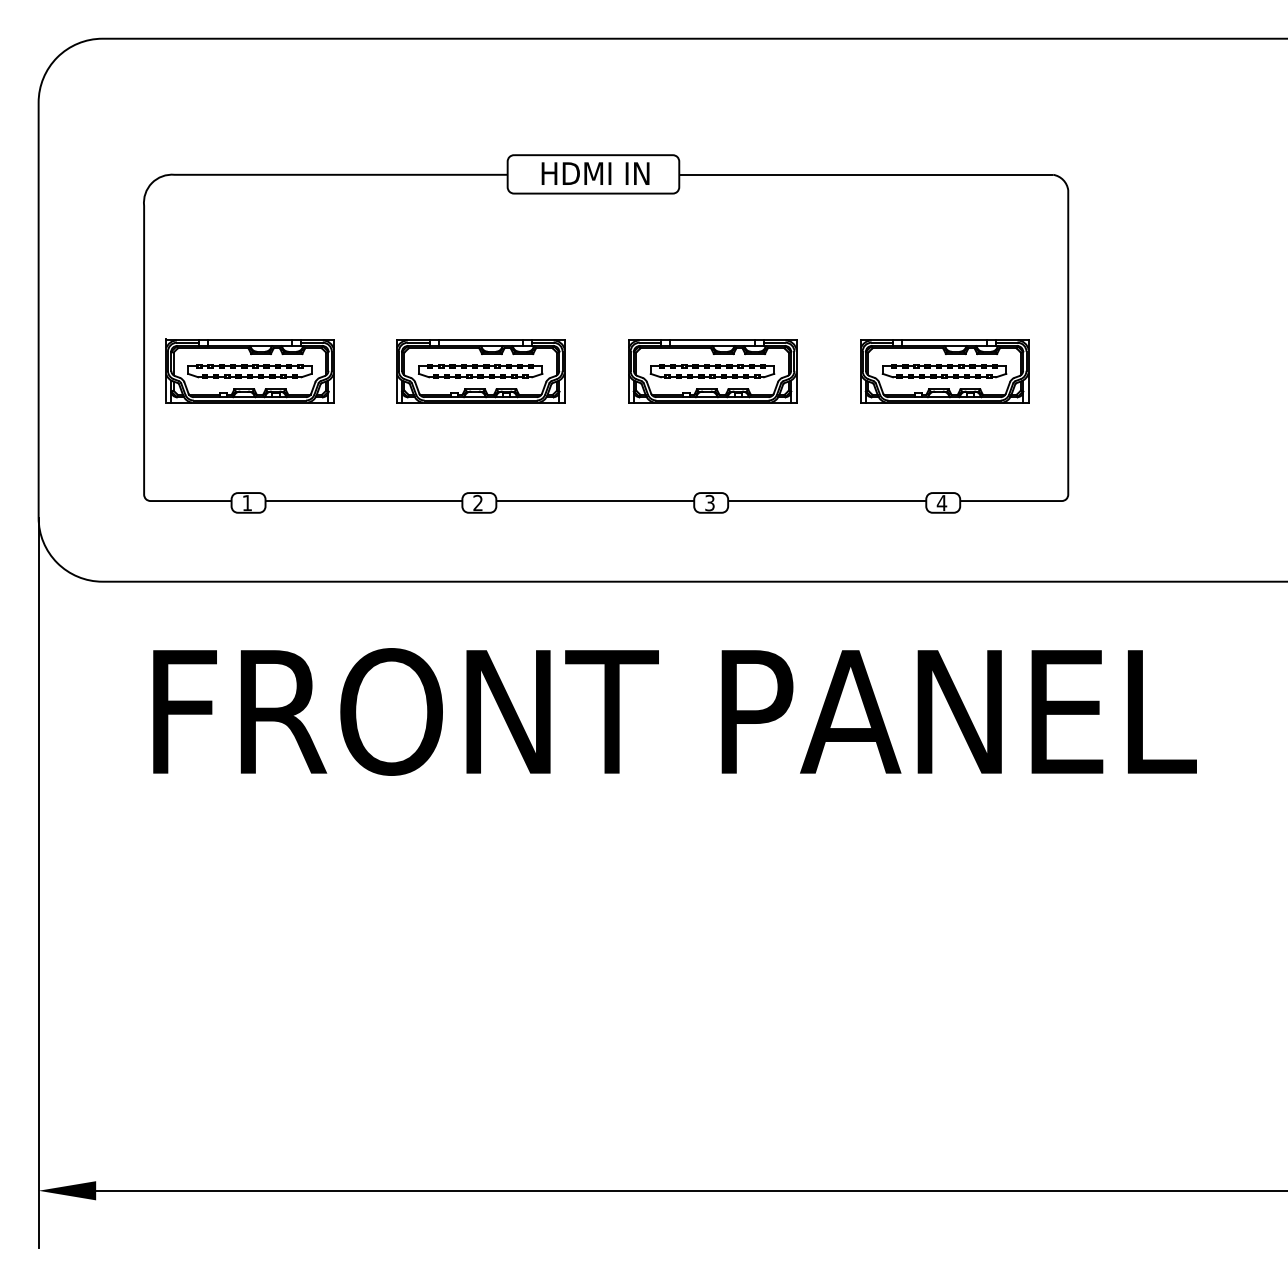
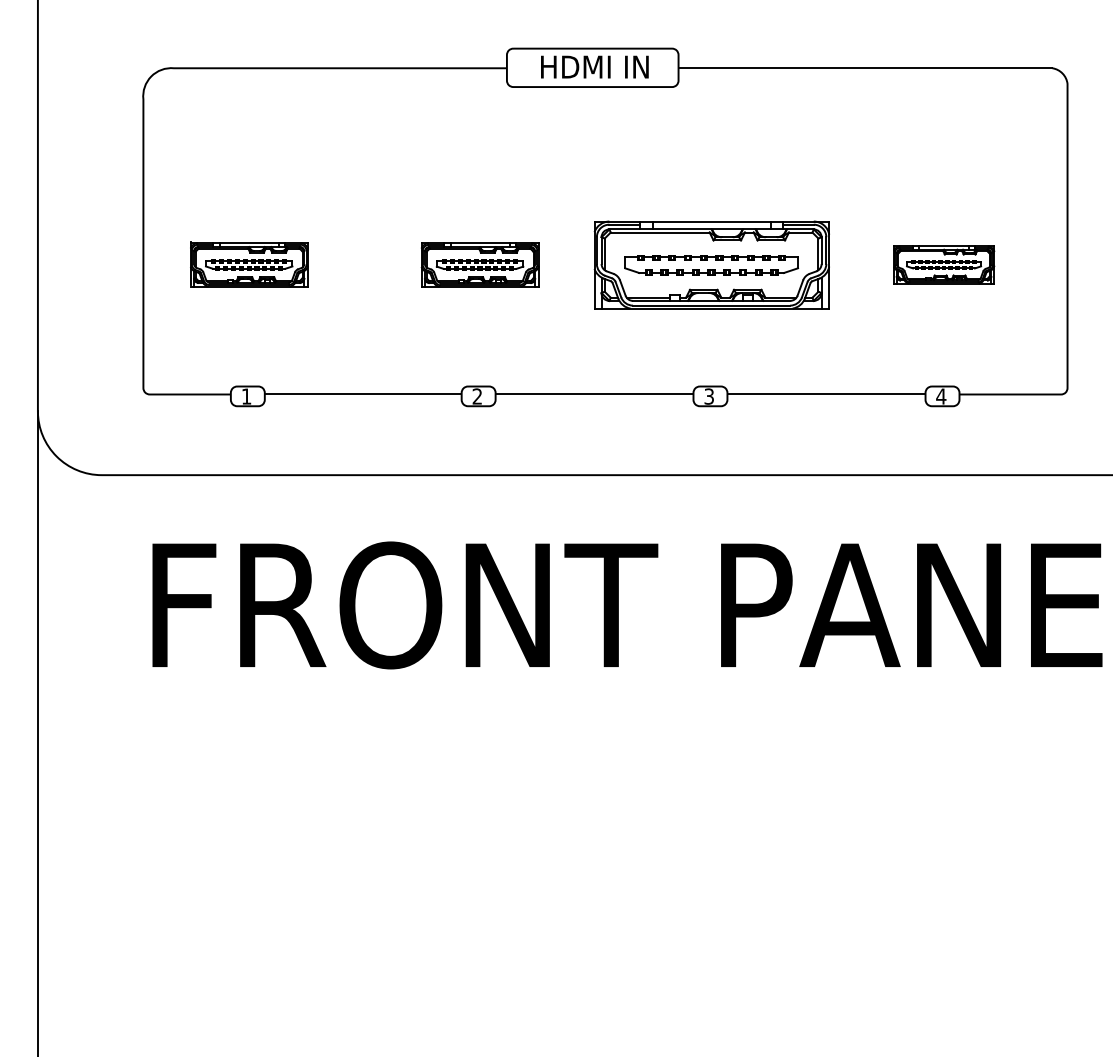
part: (249, 370) -> (248, 263), size x0.7
part: (480, 371) -> (479, 264), size x0.7
part: (712, 371) -> (711, 264), size x1.4
part: (944, 371) -> (943, 264), size x0.6

